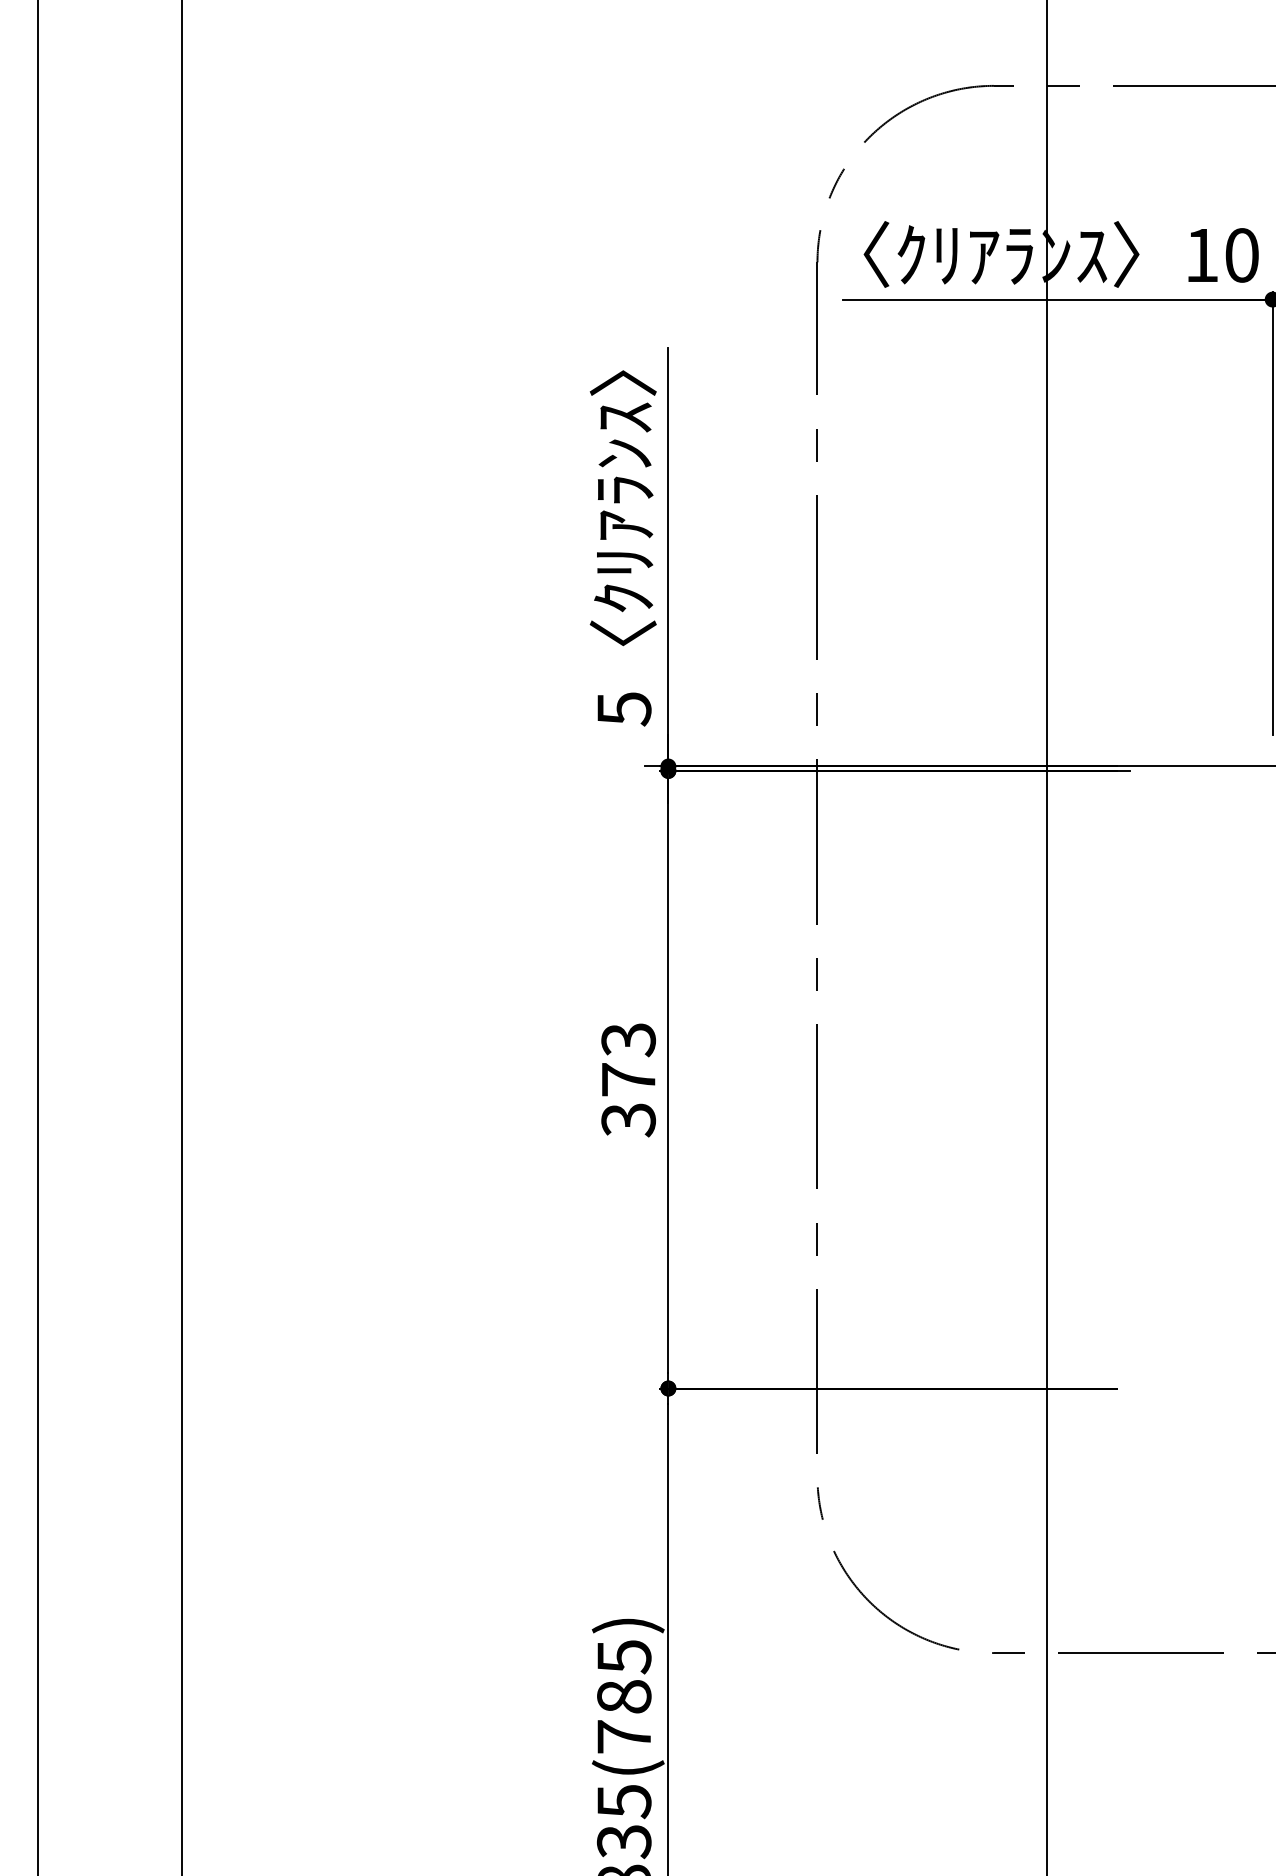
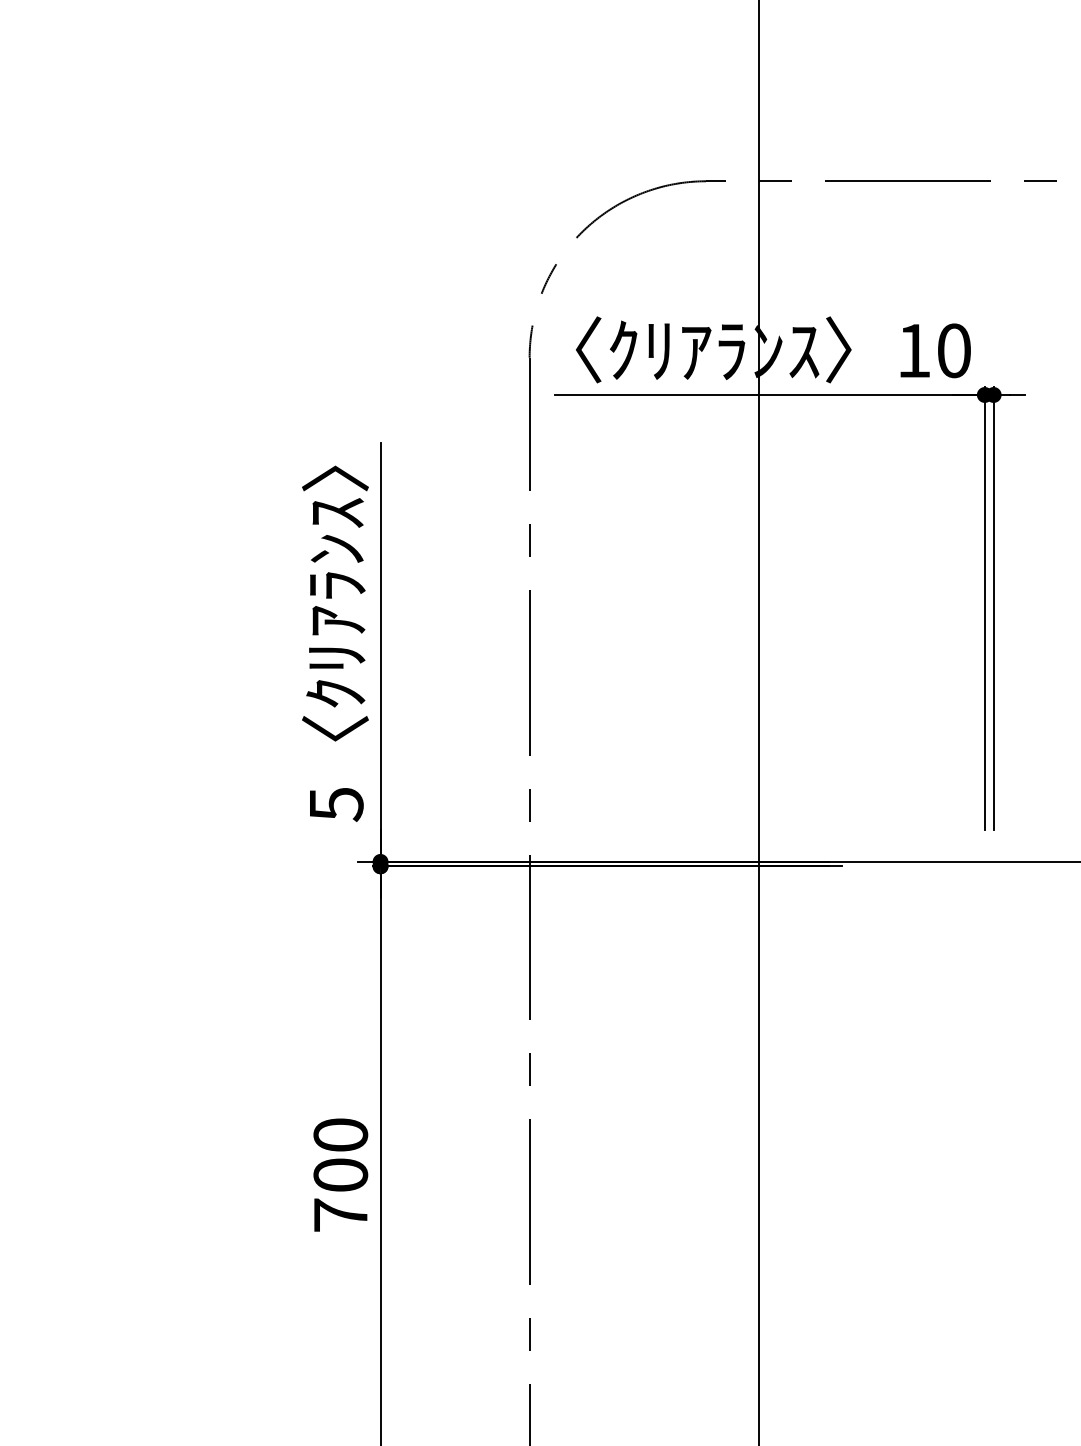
text: (628, 1080) -> (340, 1175), 373 -> 700

